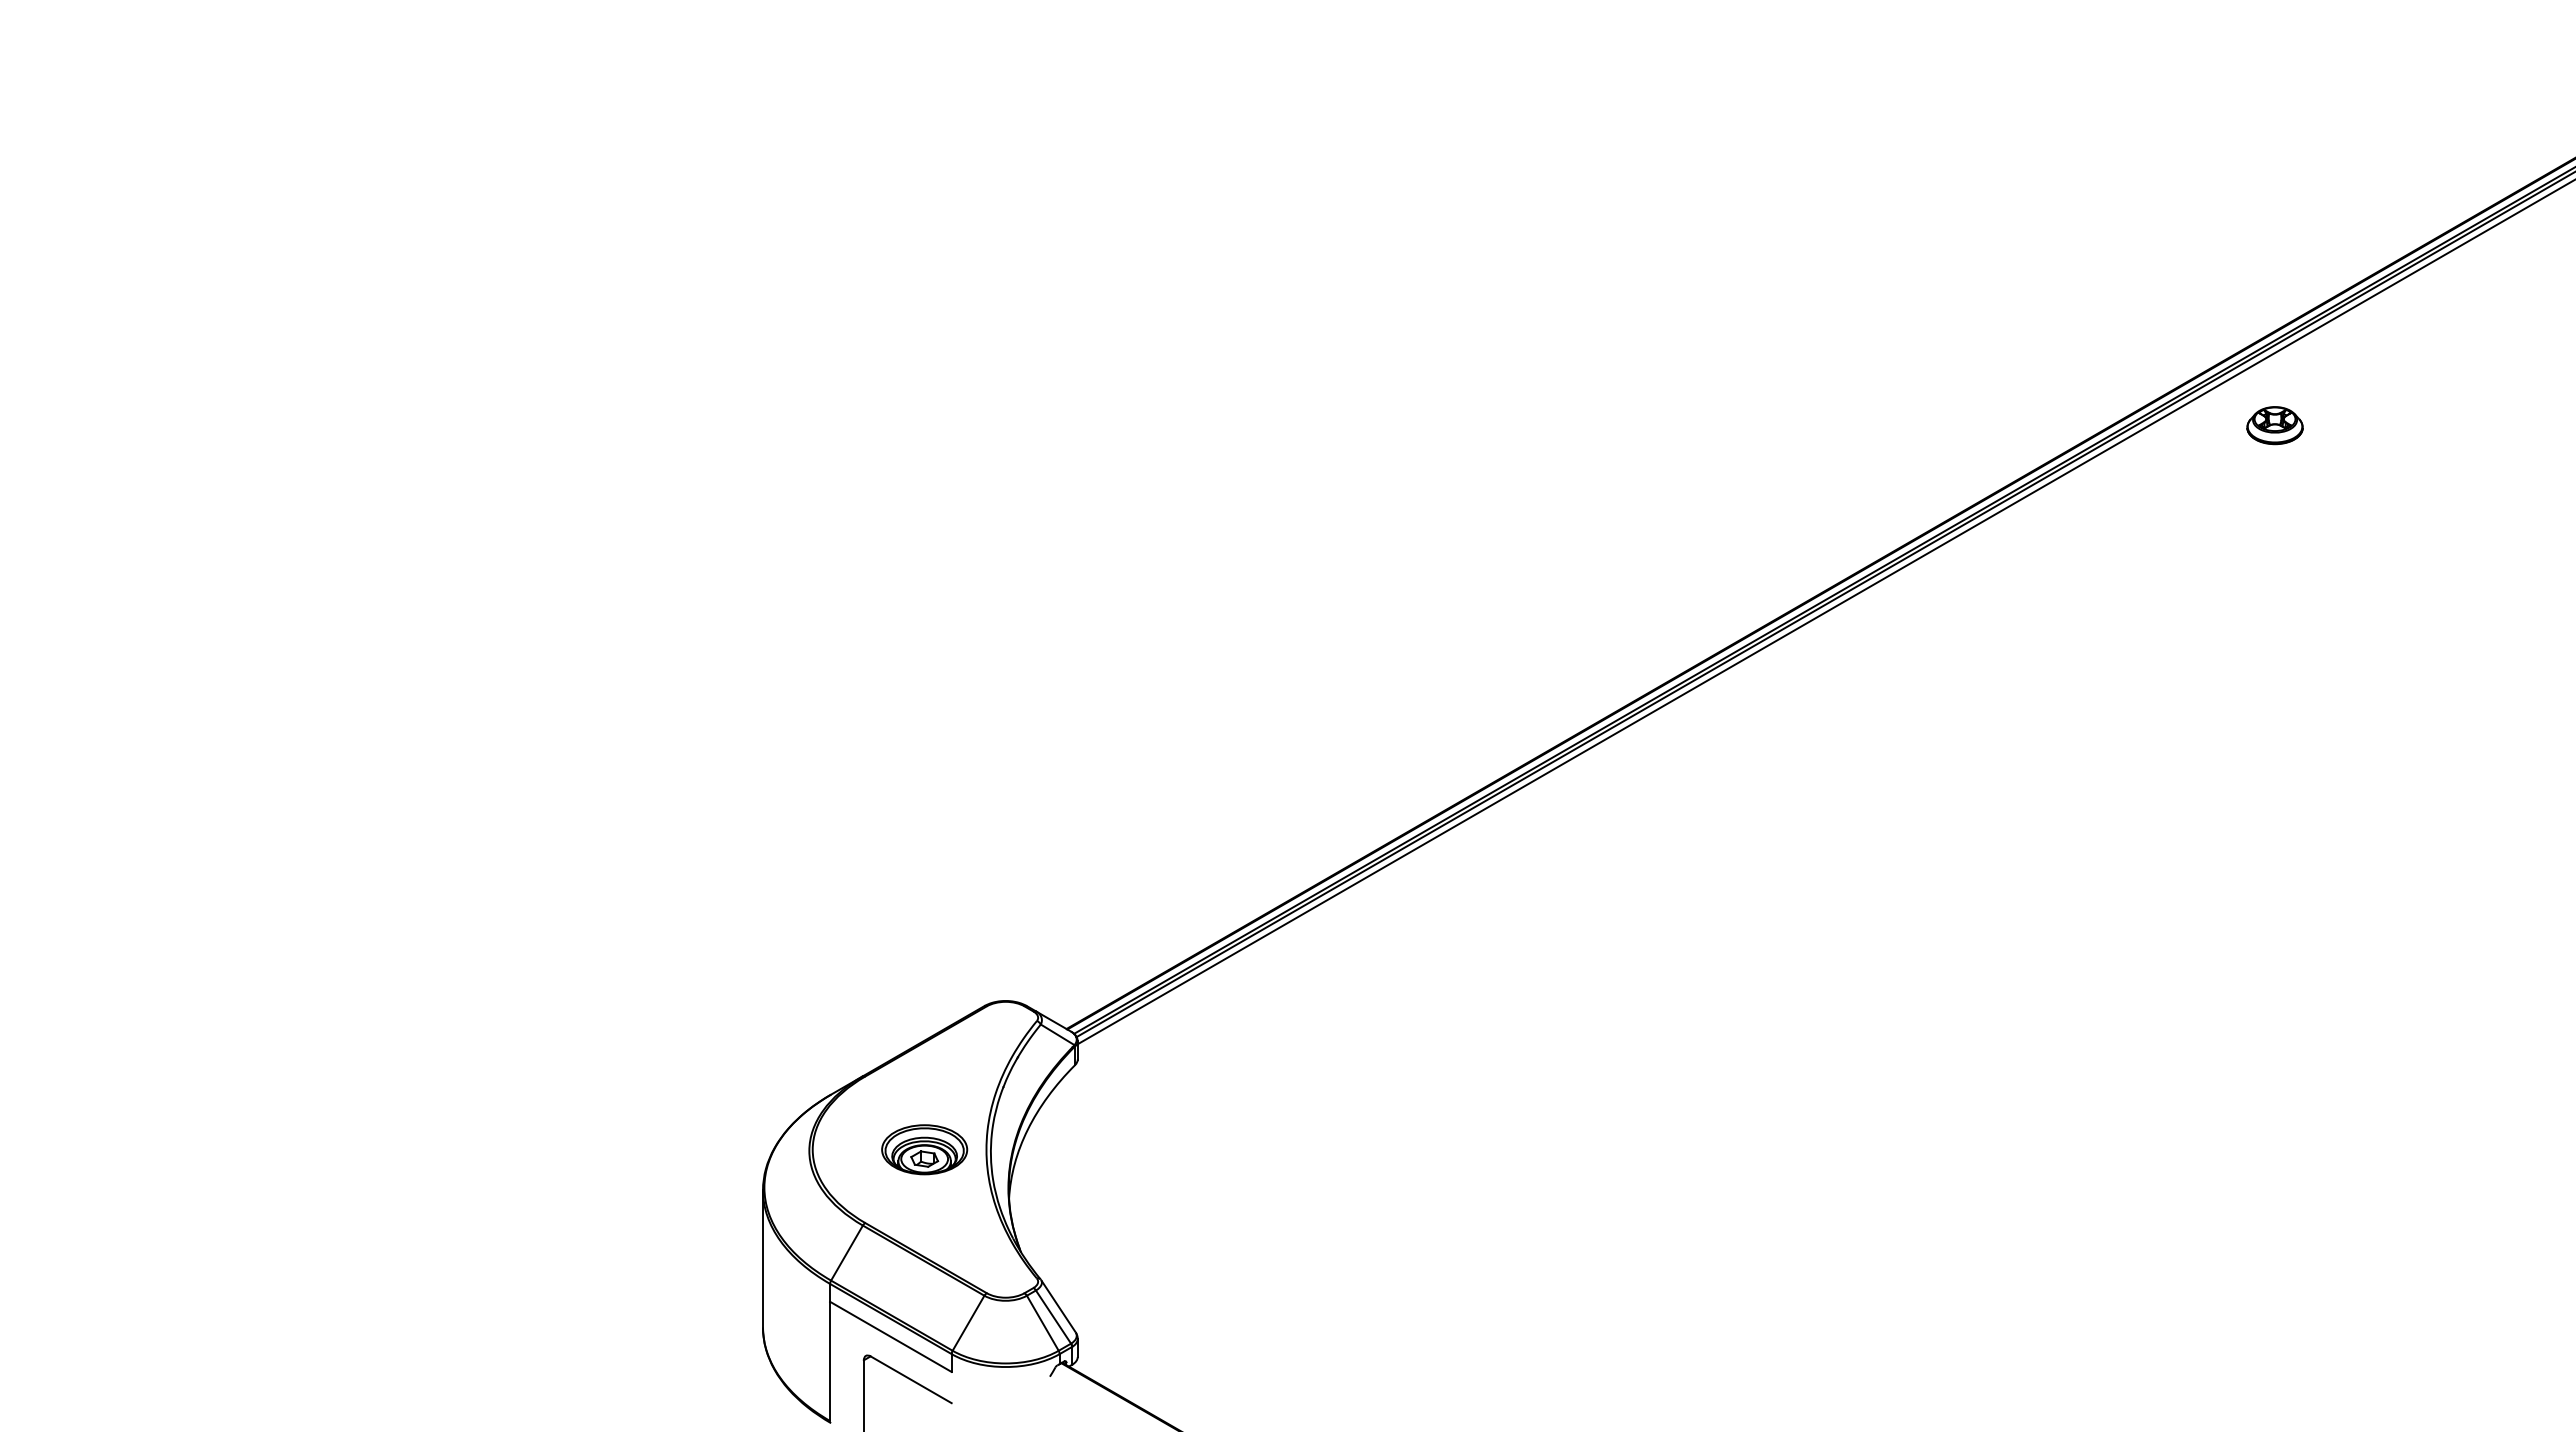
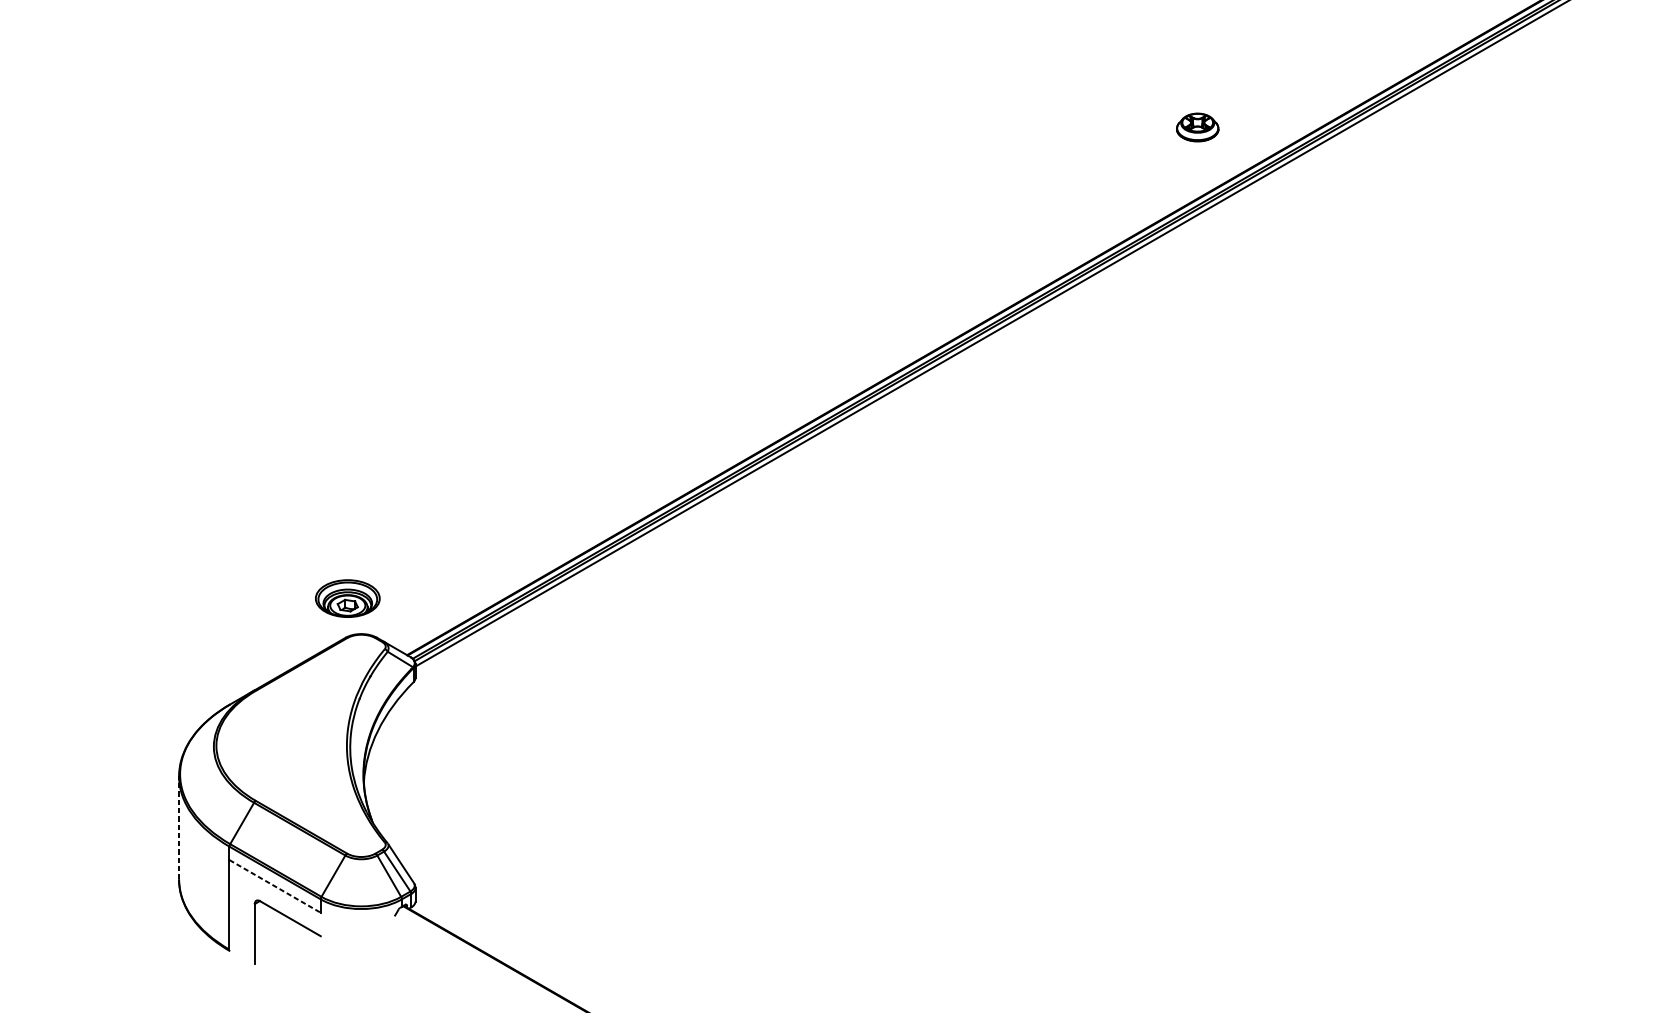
part: (2274, 425) -> (1197, 127), moved
part: (924, 1149) -> (347, 598), moved
line: (763, 1258) -> (179, 827), solid -> dashed
line: (891, 1337) -> (275, 886), solid -> dashed

